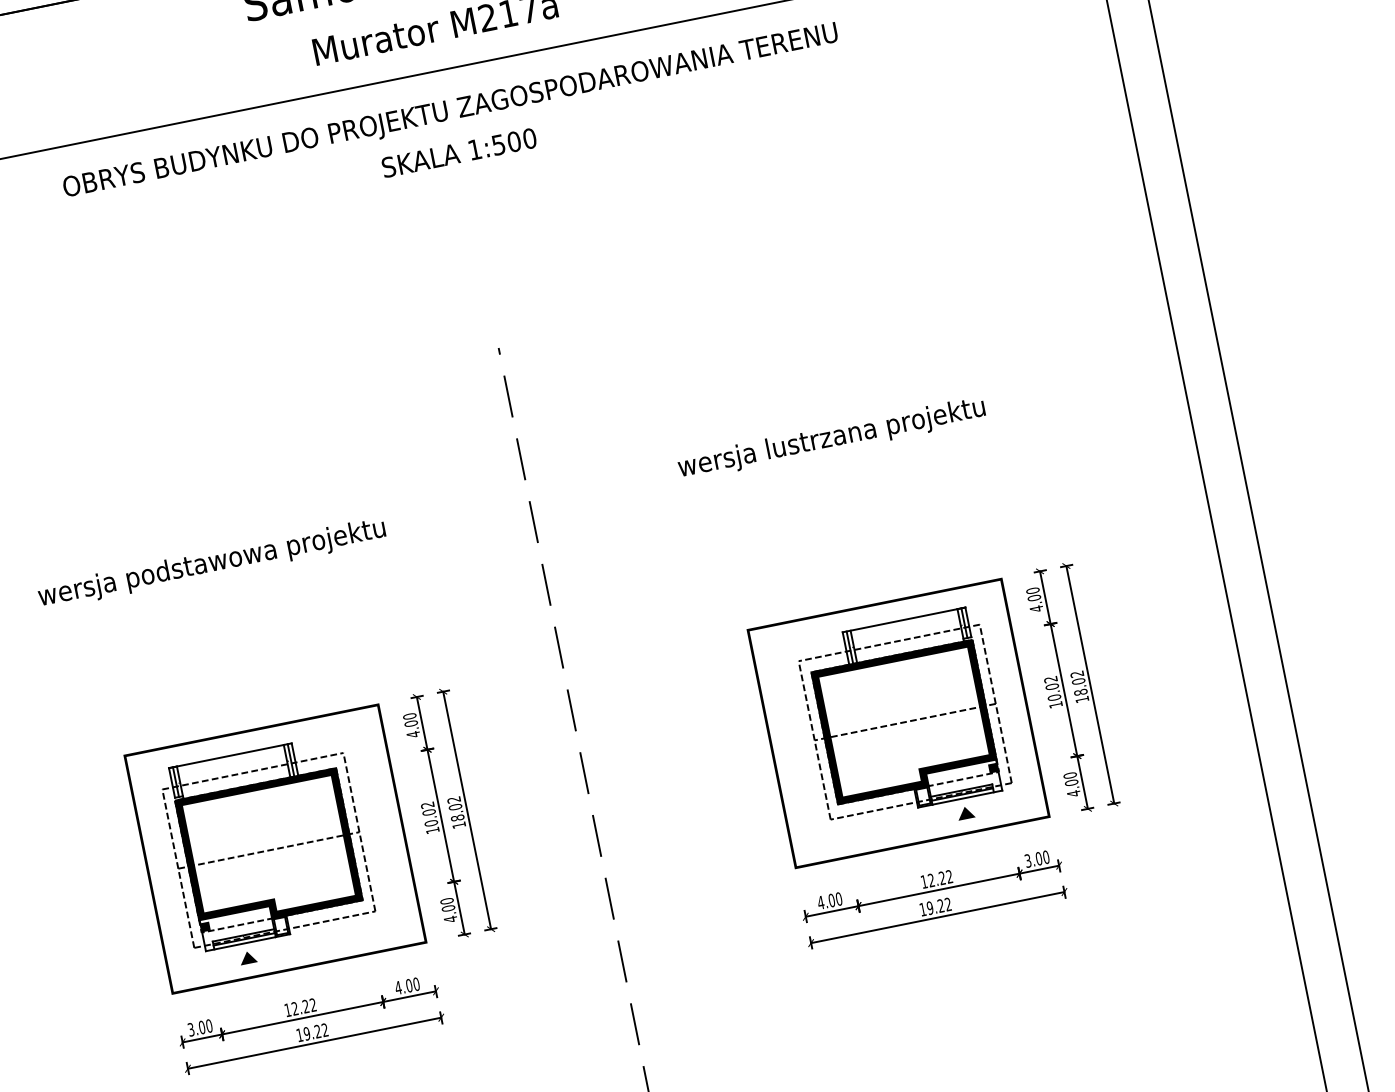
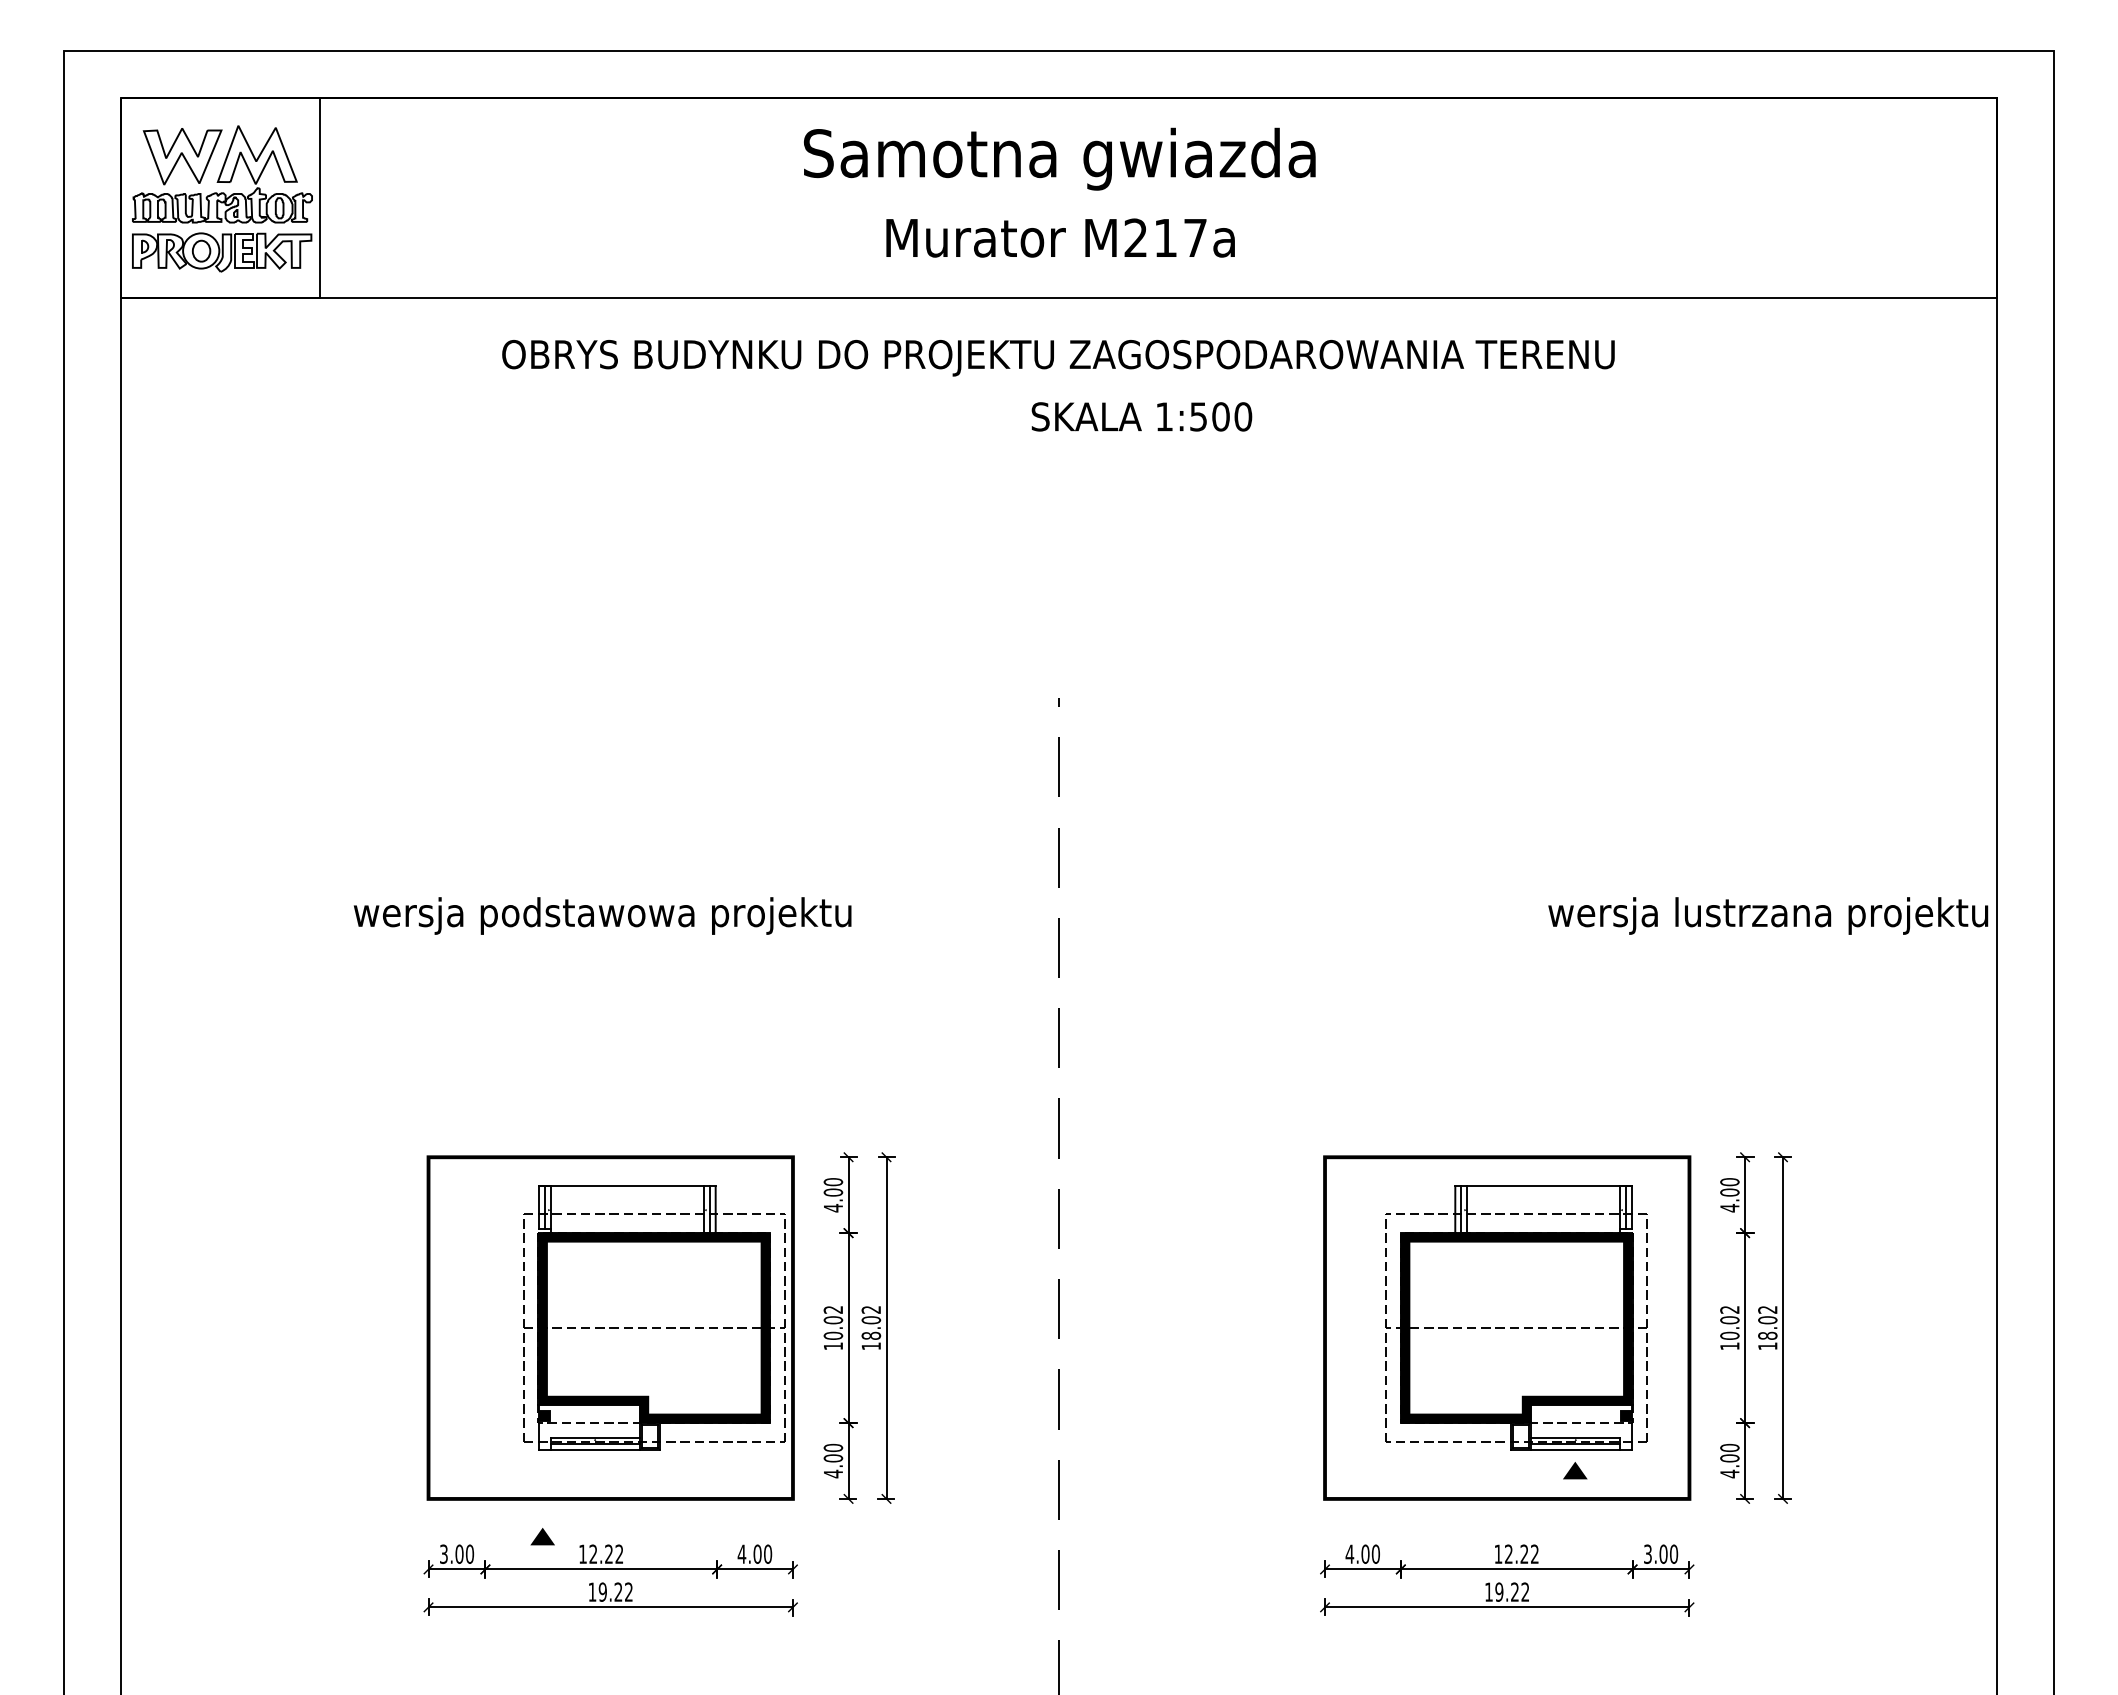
text: (458, 152) -> (1141, 416), moved
text: (831, 438) -> (1768, 915), moved
part: (267, 843) -> (654, 1317), moved
part: (248, 957) -> (542, 1536), moved

